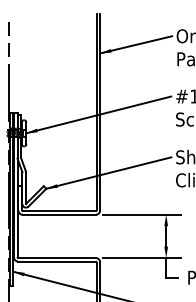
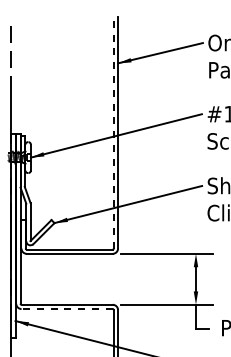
line: (96, 112) -> (113, 132), solid -> dashed
line: (57, 261) -> (67, 309), solid -> dashed

